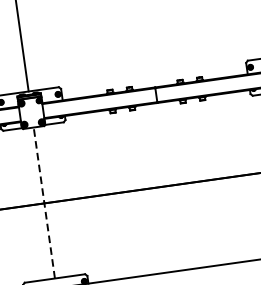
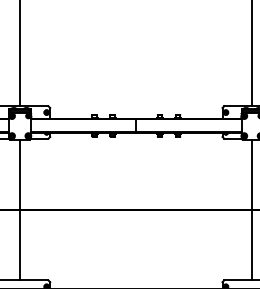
line: (44, 202) -> (20, 209), dashed -> solid

